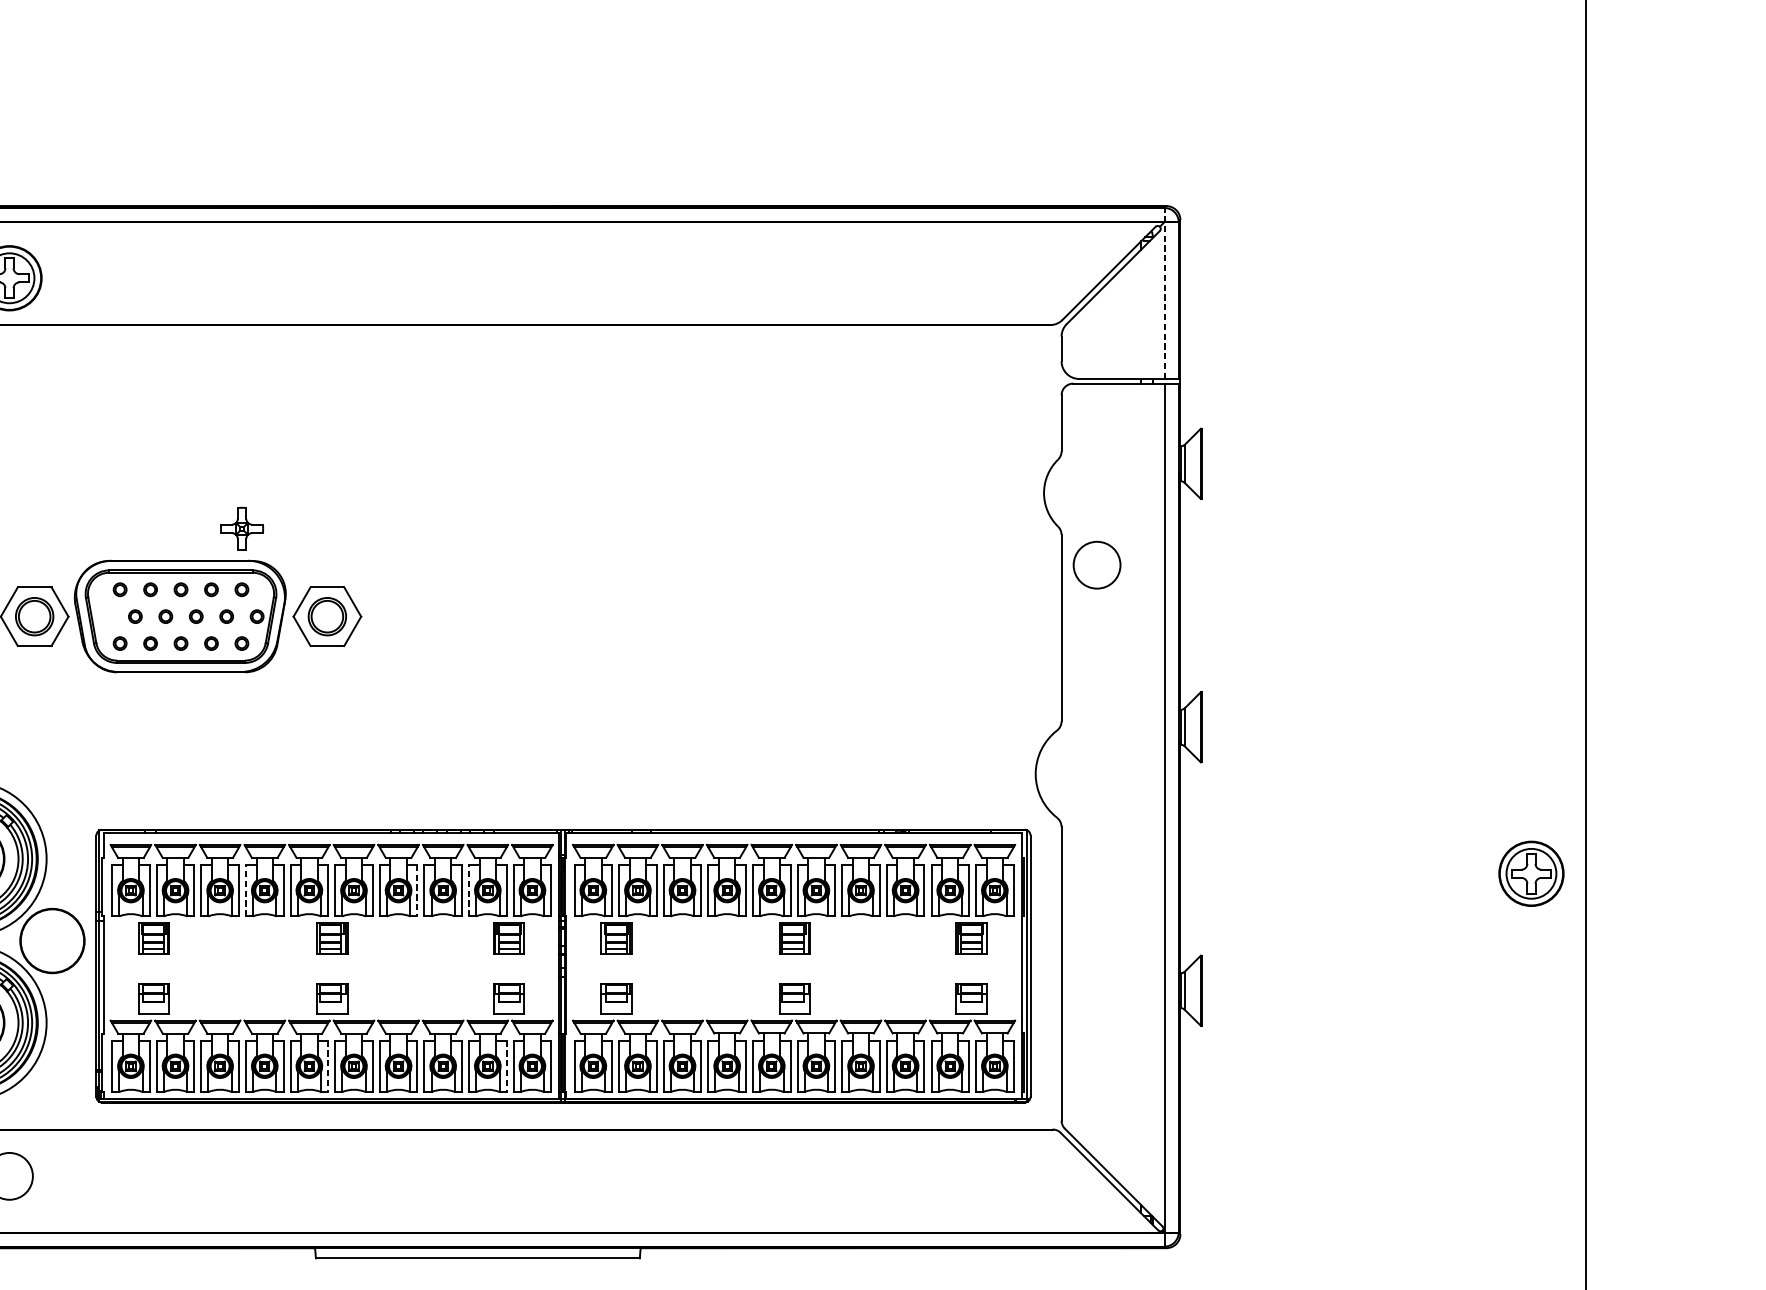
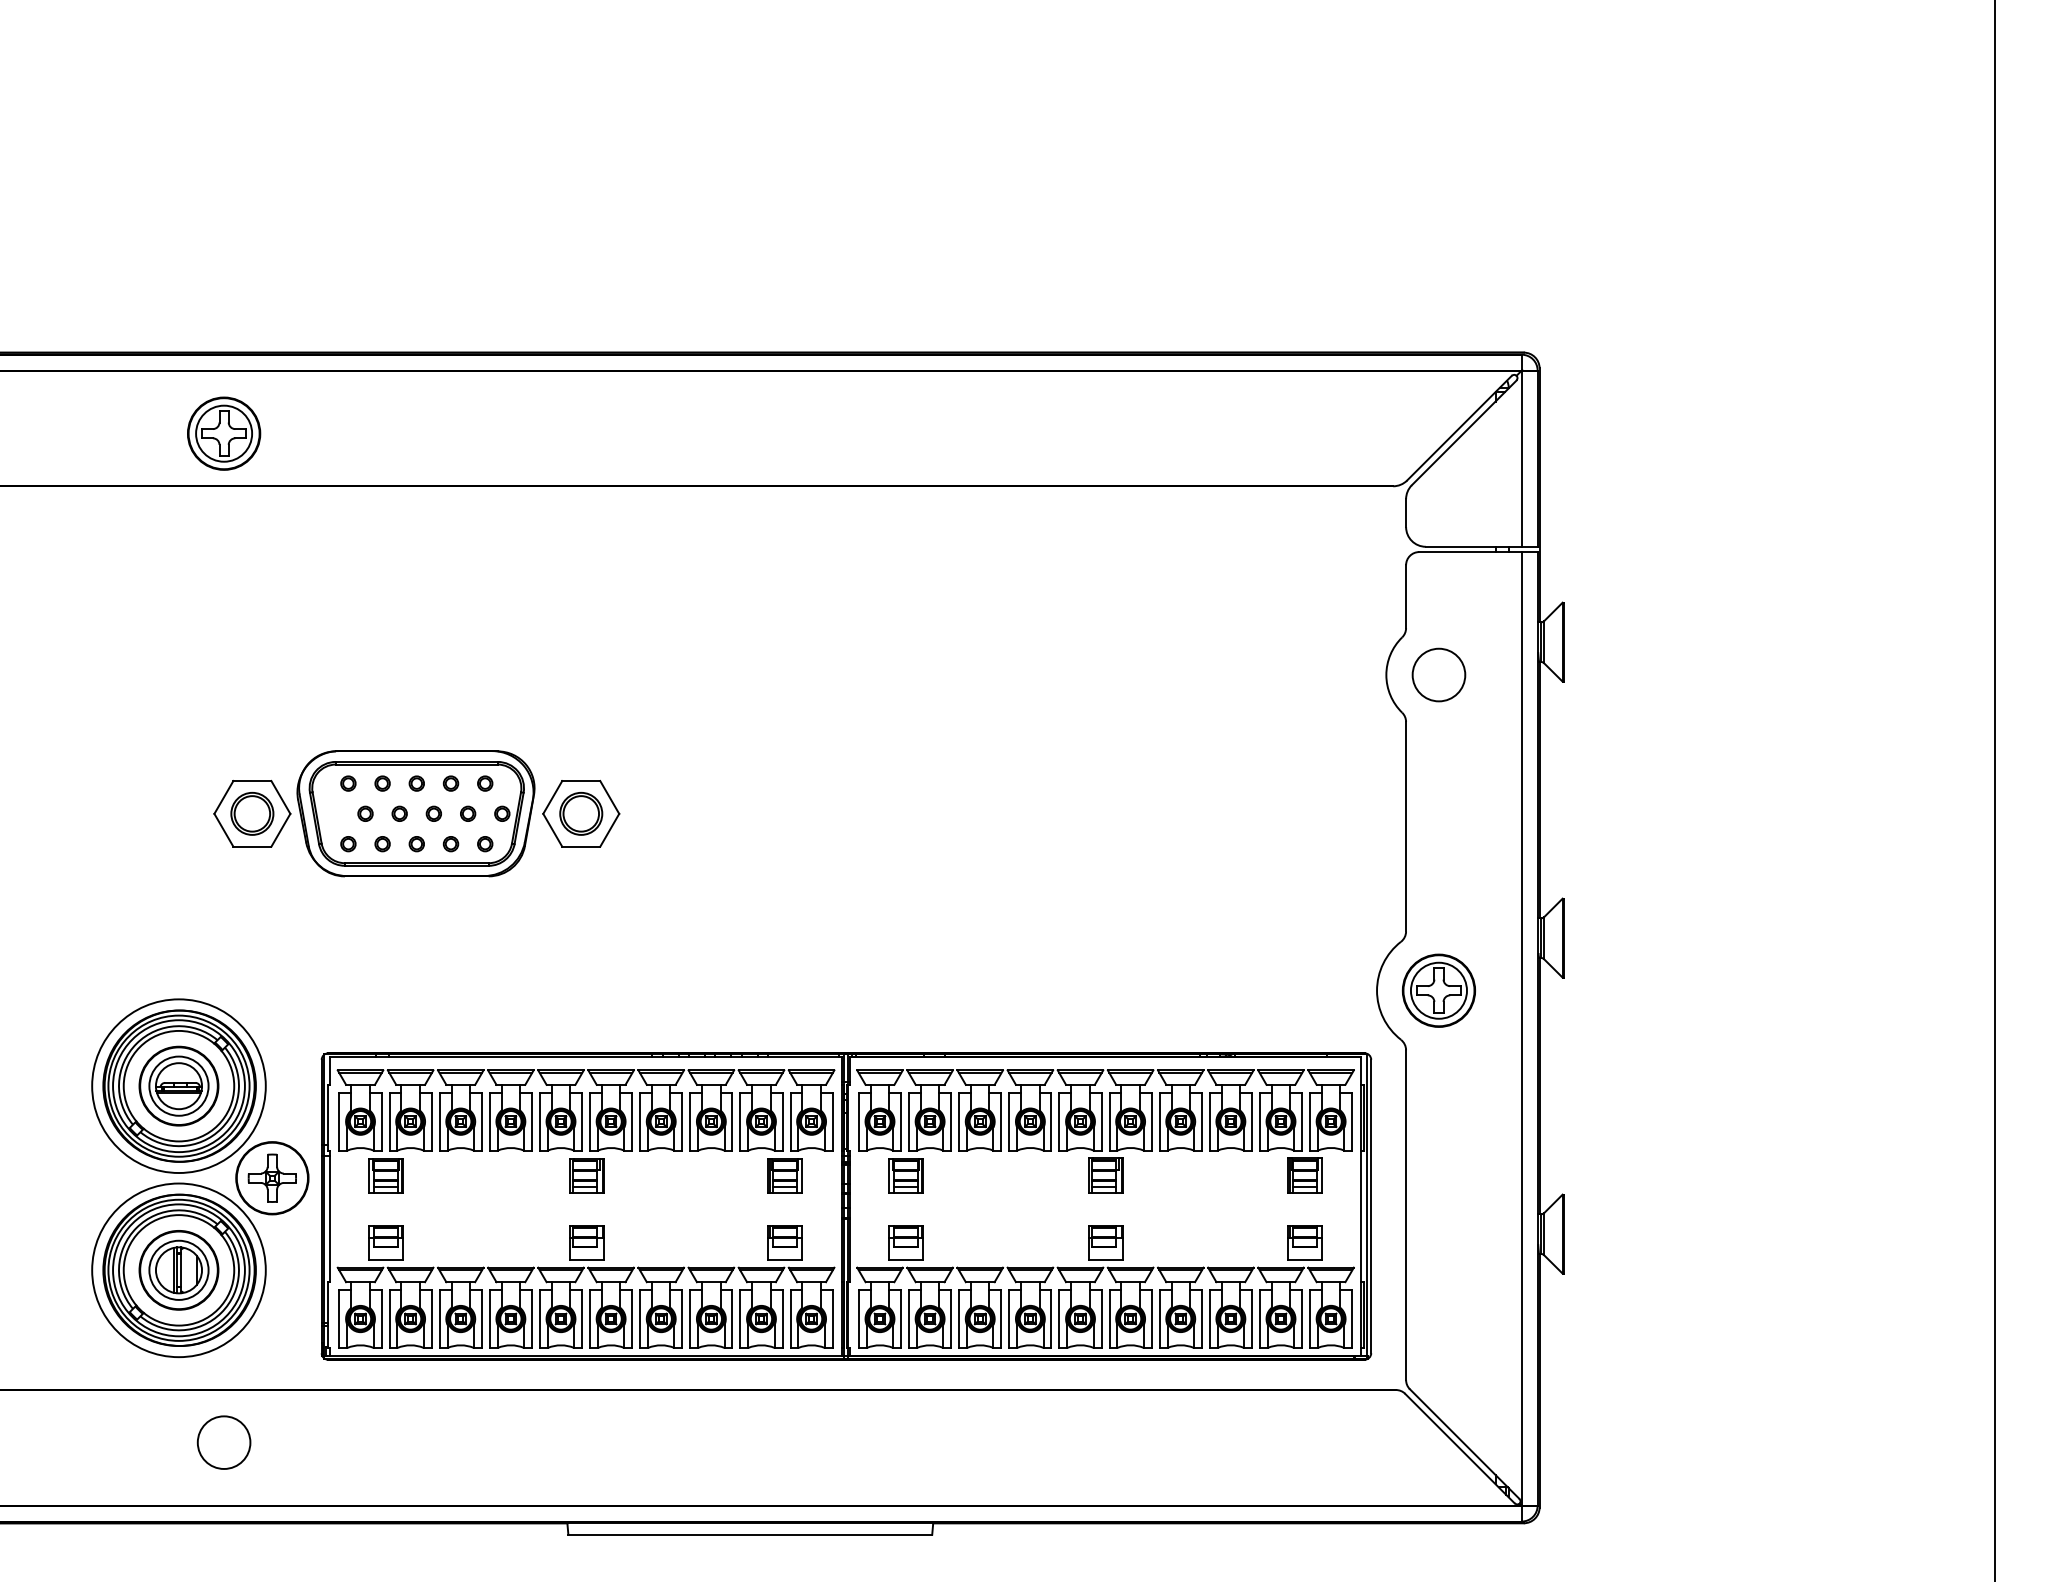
line: (1164, 293) -> (1521, 450), dashed -> solid
part: (241, 528) -> (271, 1177), moved
circle: (1096, 564) -> (1438, 674), moved
part: (1531, 873) -> (1438, 990), moved
line: (245, 890) -> (489, 1121), dashed -> solid
line: (417, 890) -> (682, 1121), dashed -> solid
line: (469, 890) -> (740, 1121), dashed -> solid
line: (328, 1066) -> (582, 1319), dashed -> solid
line: (506, 1066) -> (782, 1319), dashed -> solid

